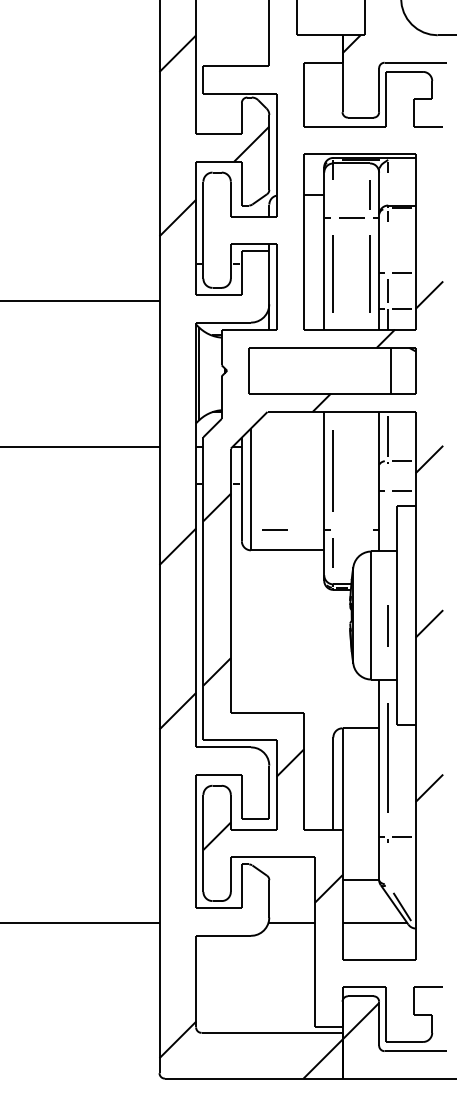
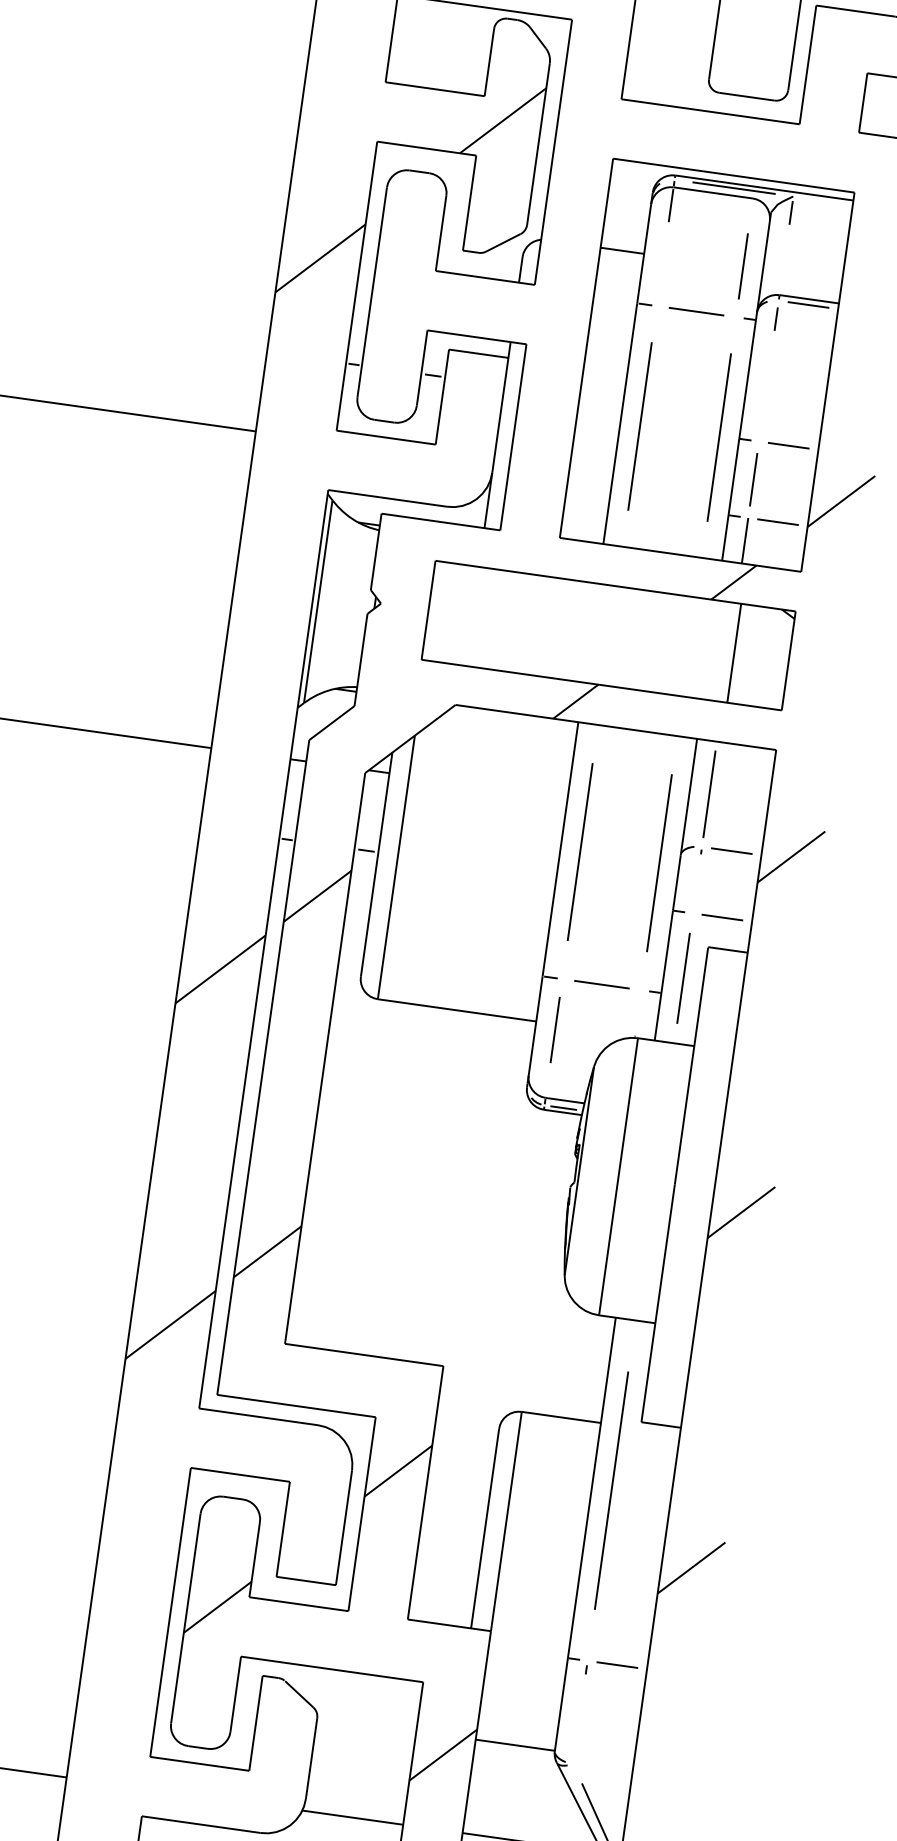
line: (369, 470) -> (658, 862), added
line: (274, 529) -> (601, 984), moved
line: (387, 625) -> (682, 976), moved

